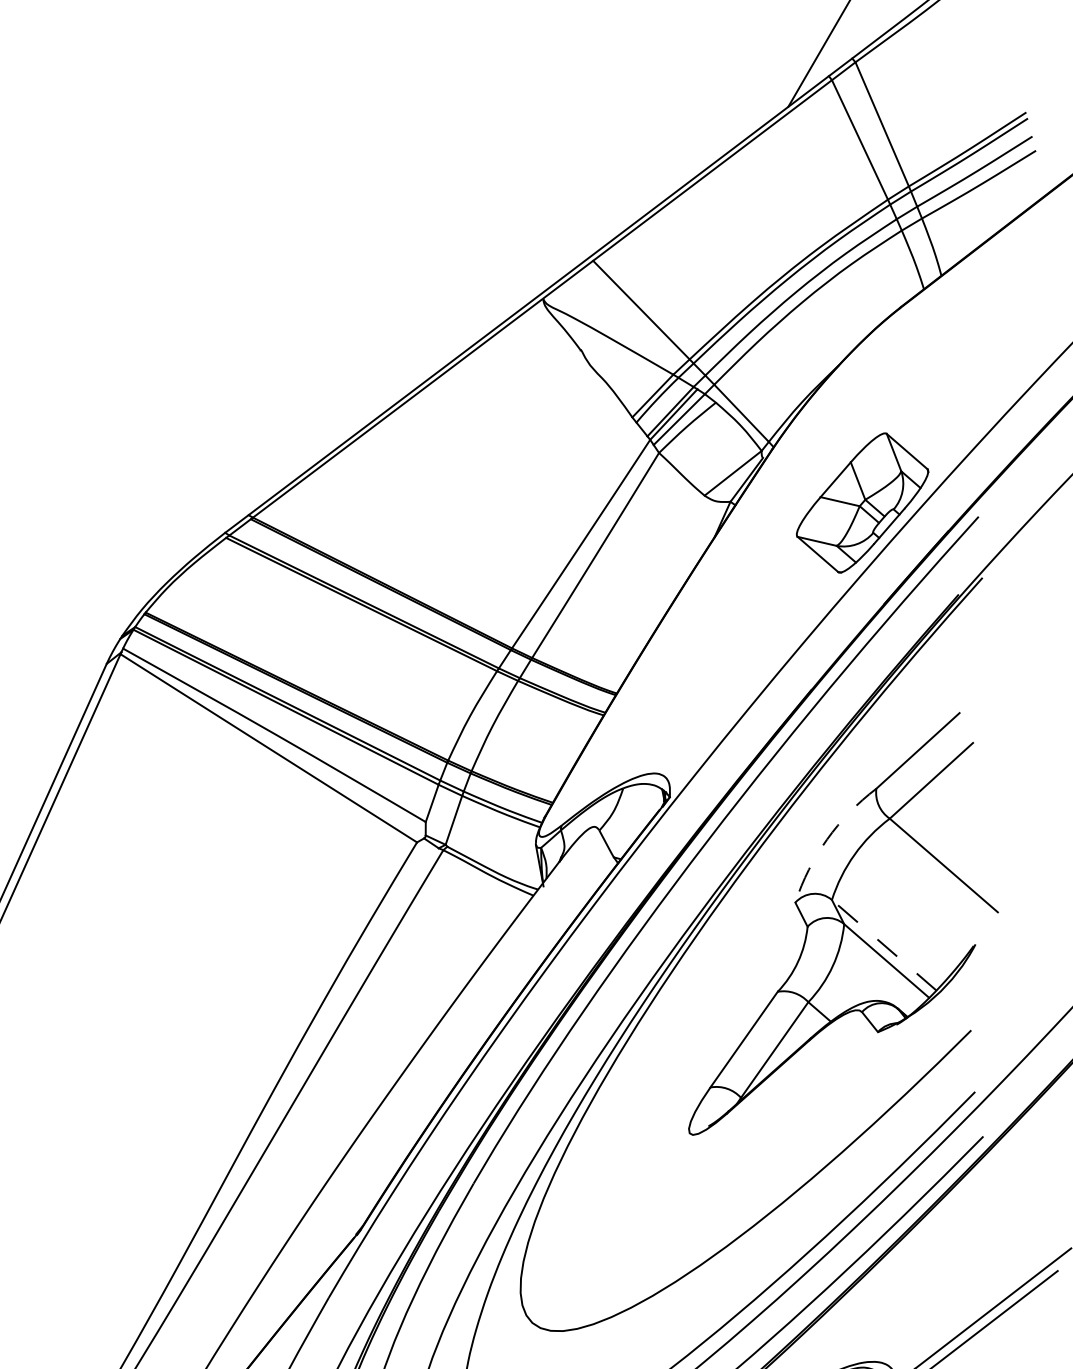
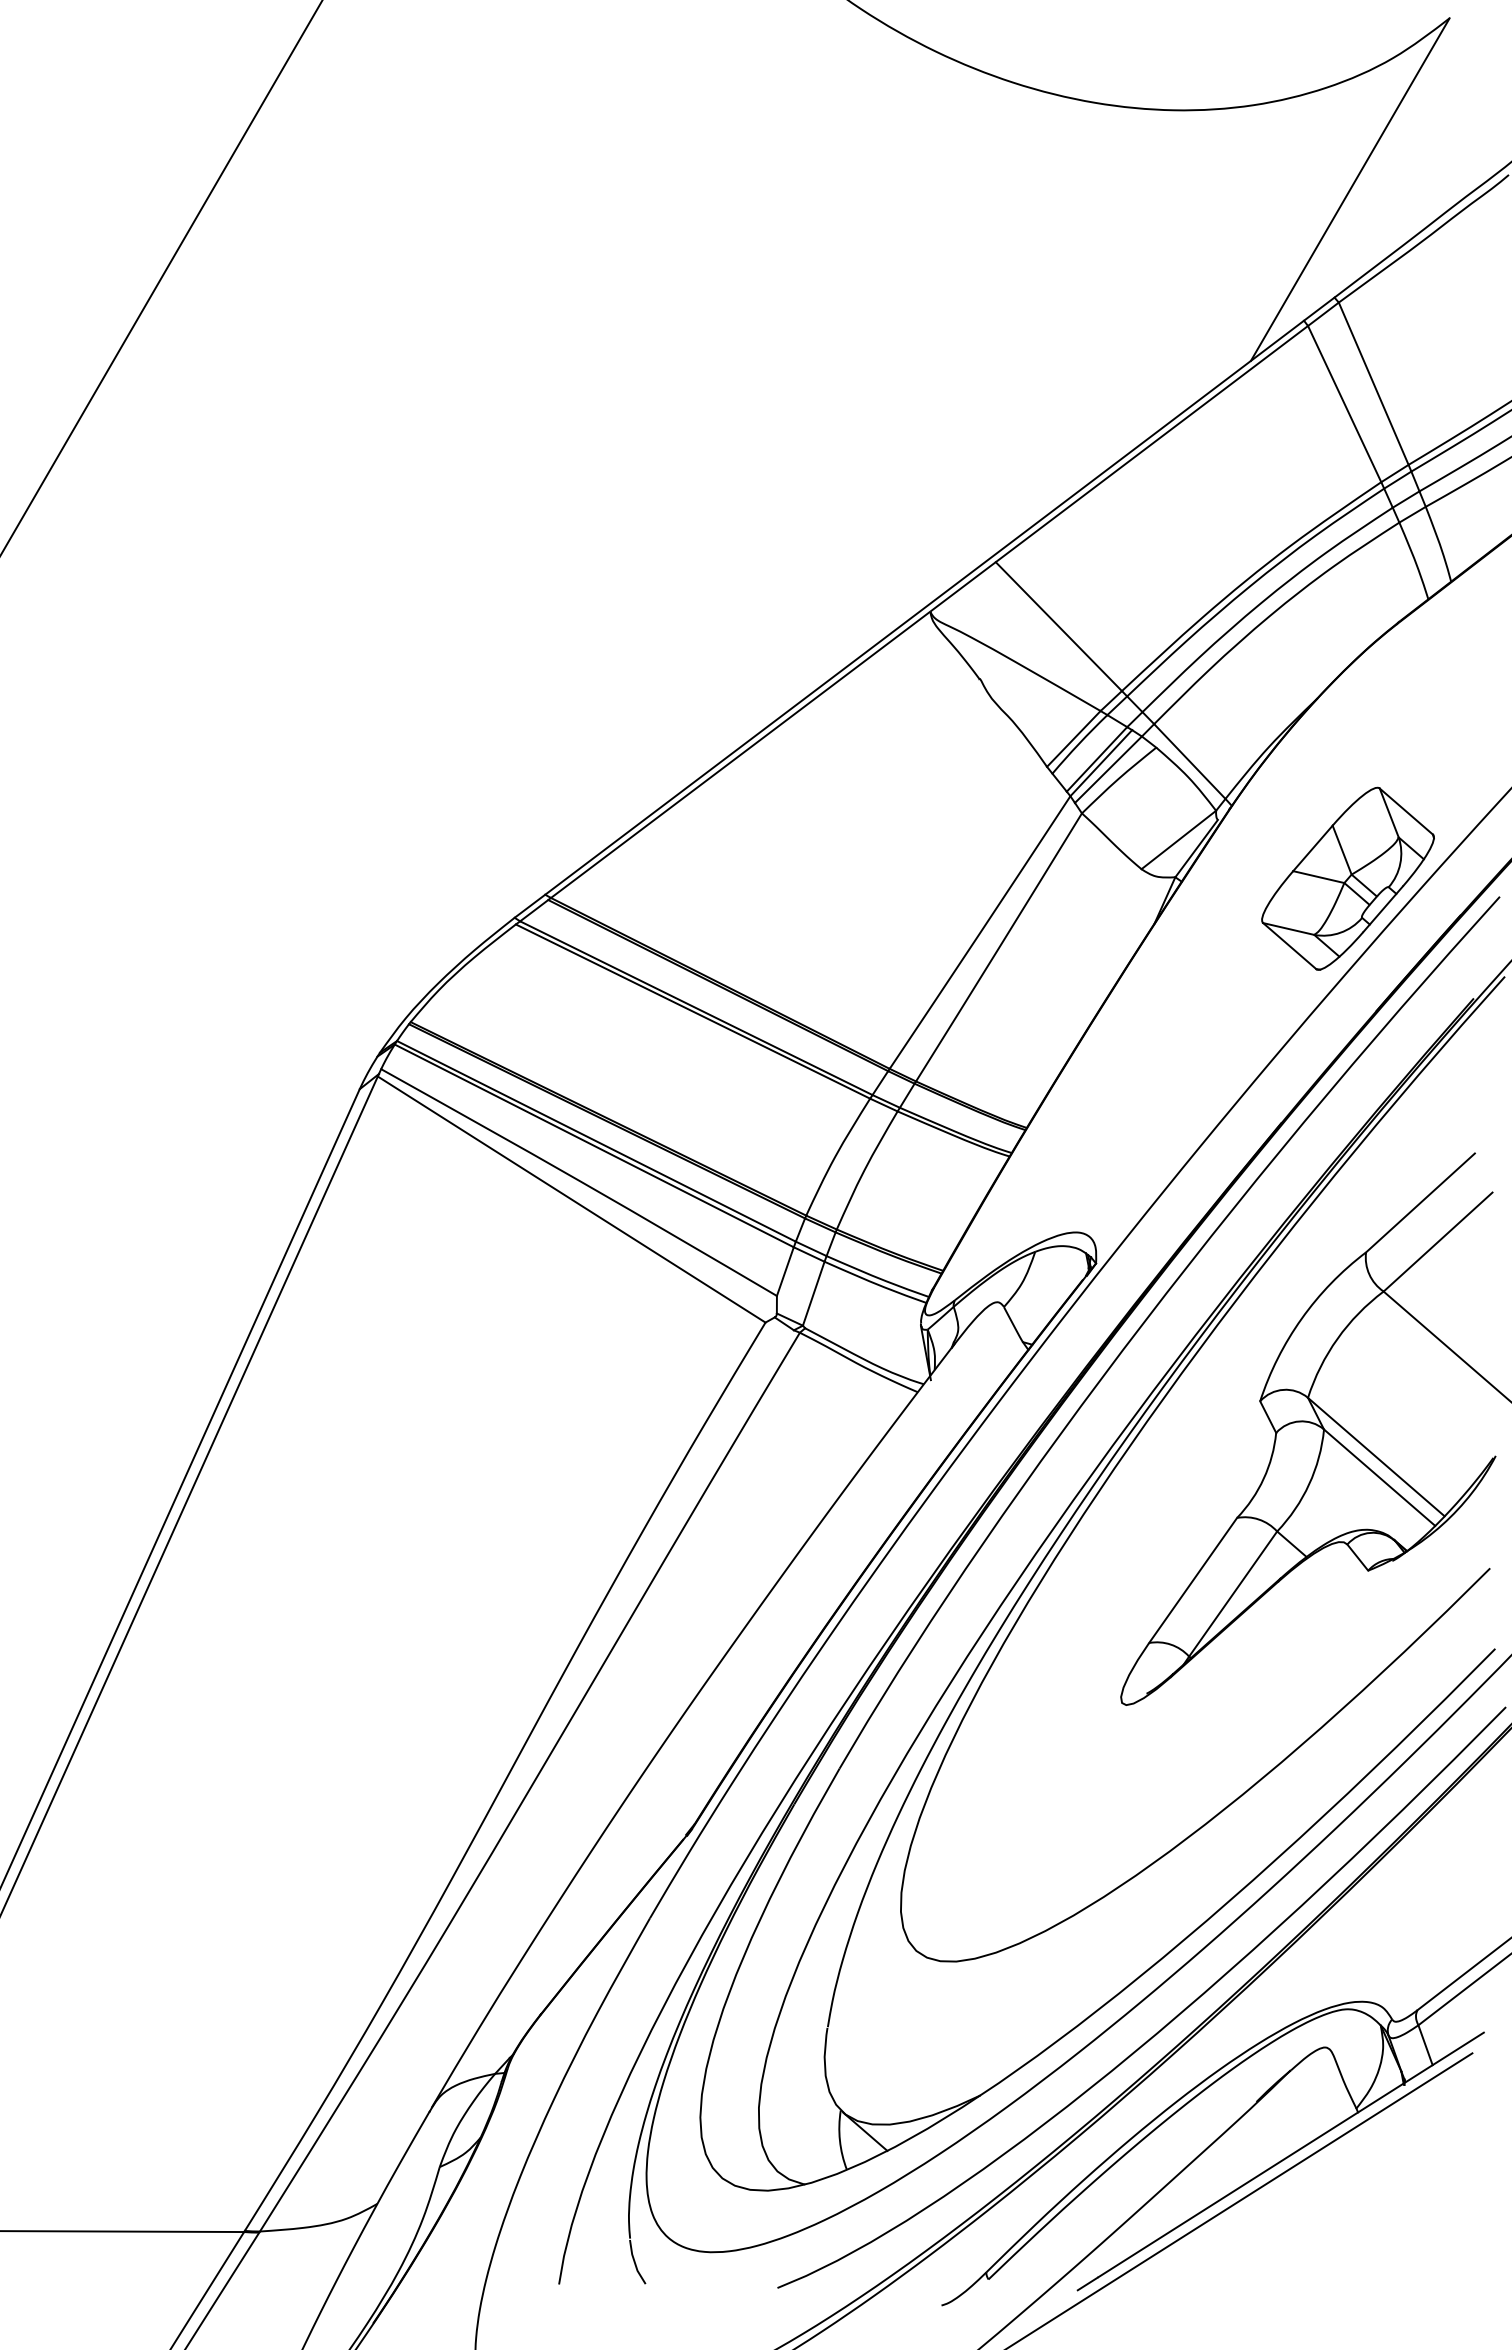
arc: (826, 839) -> (1301, 1318), dashed -> solid
line: (883, 944) -> (1375, 1456), dashed -> solid

